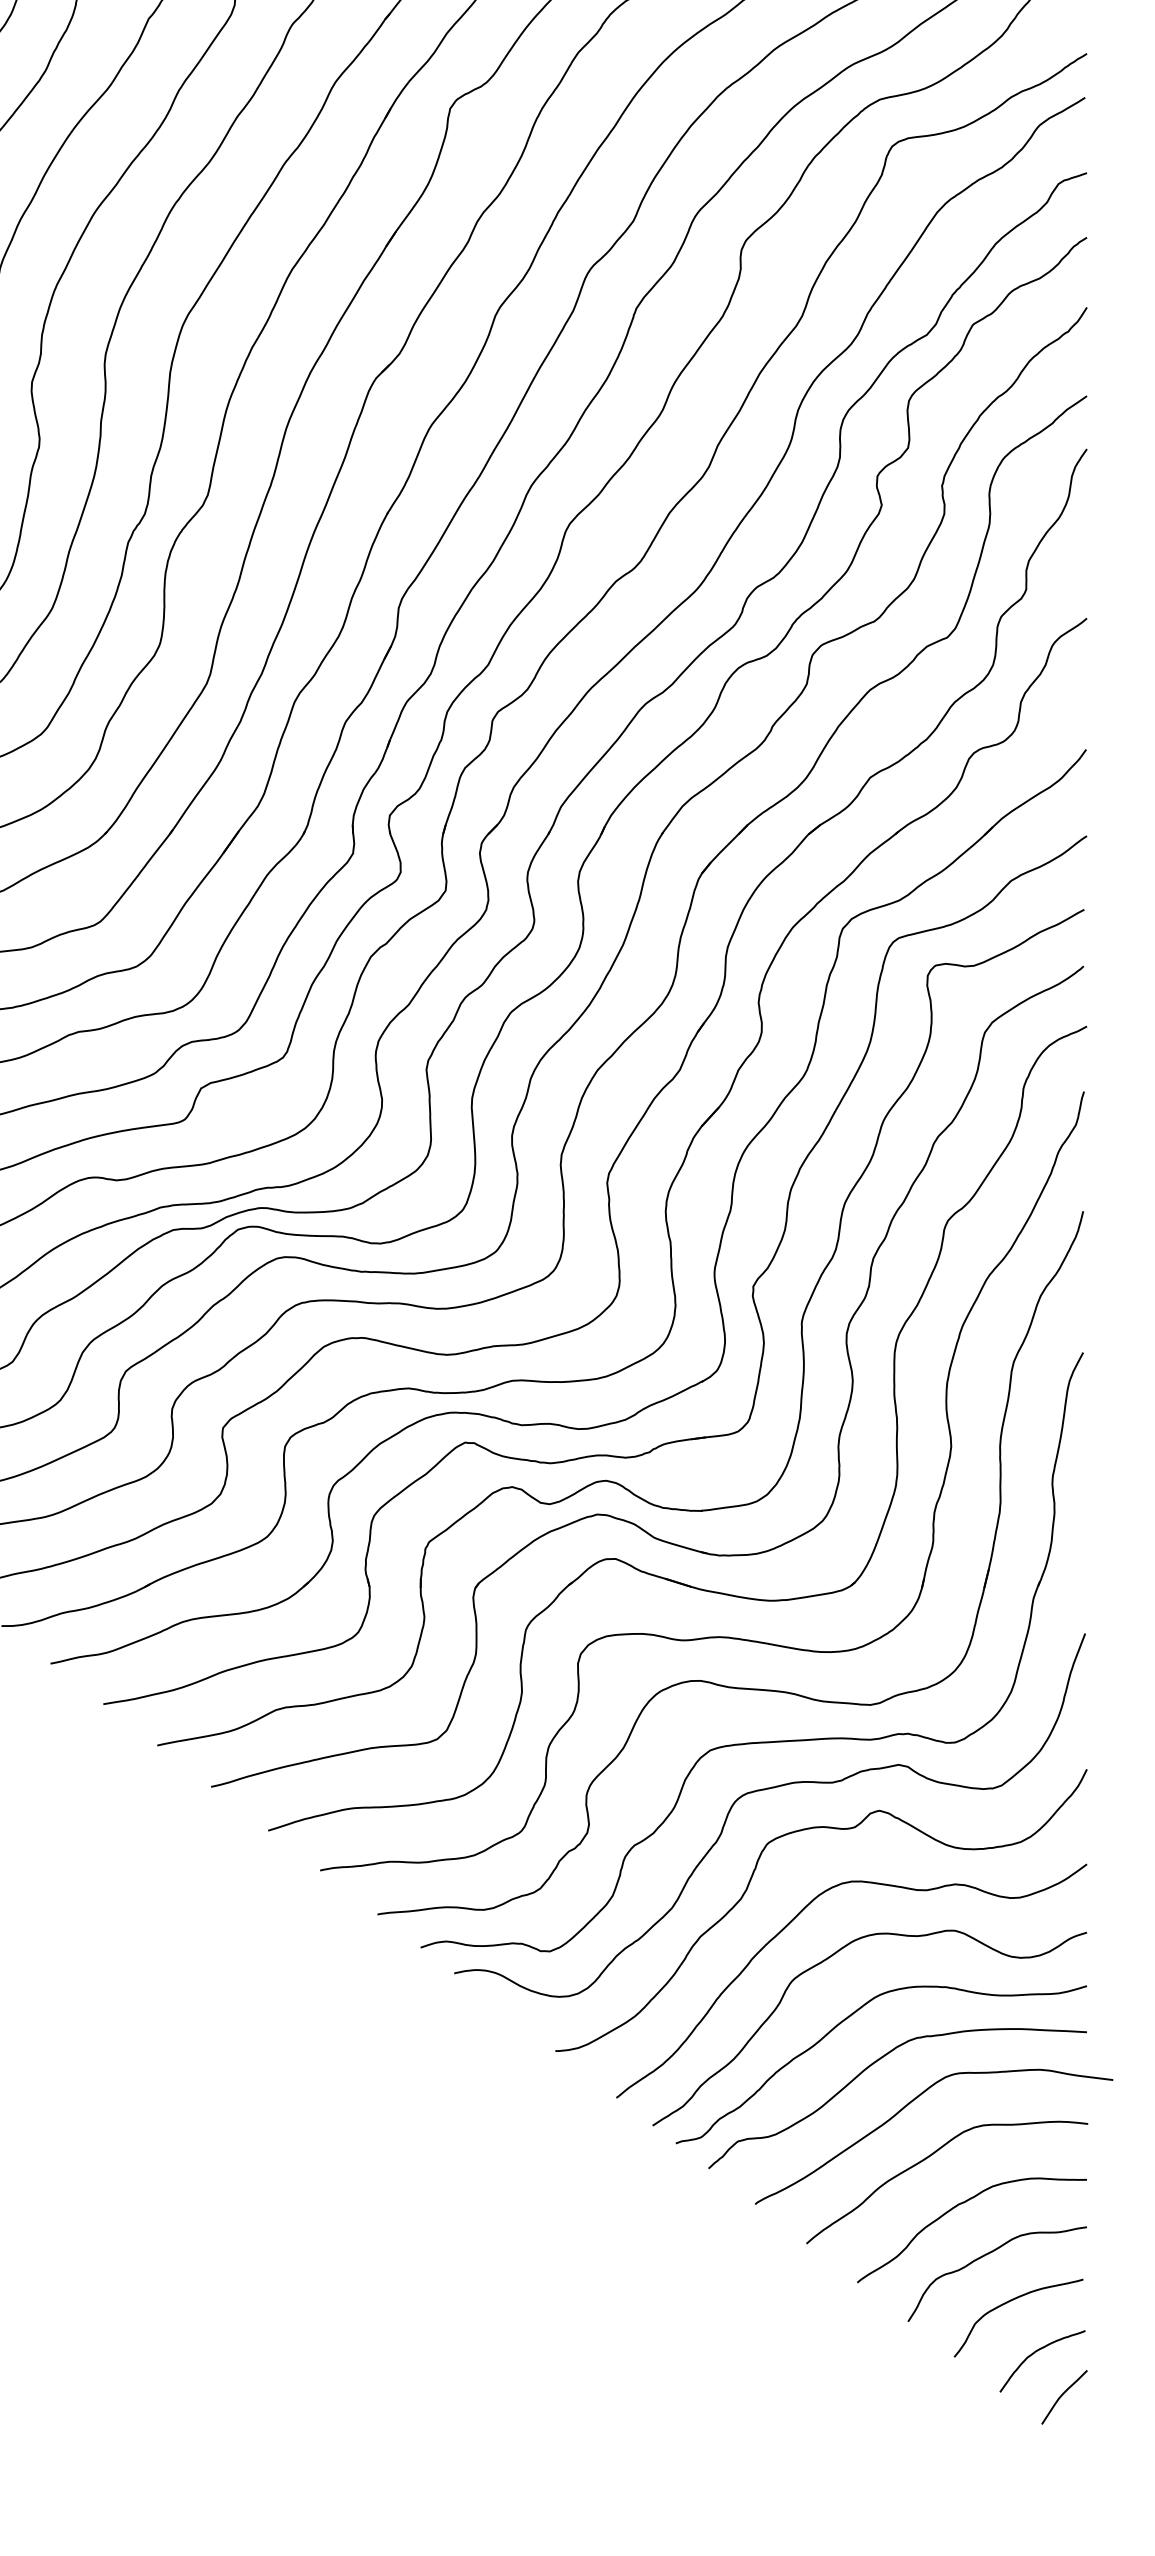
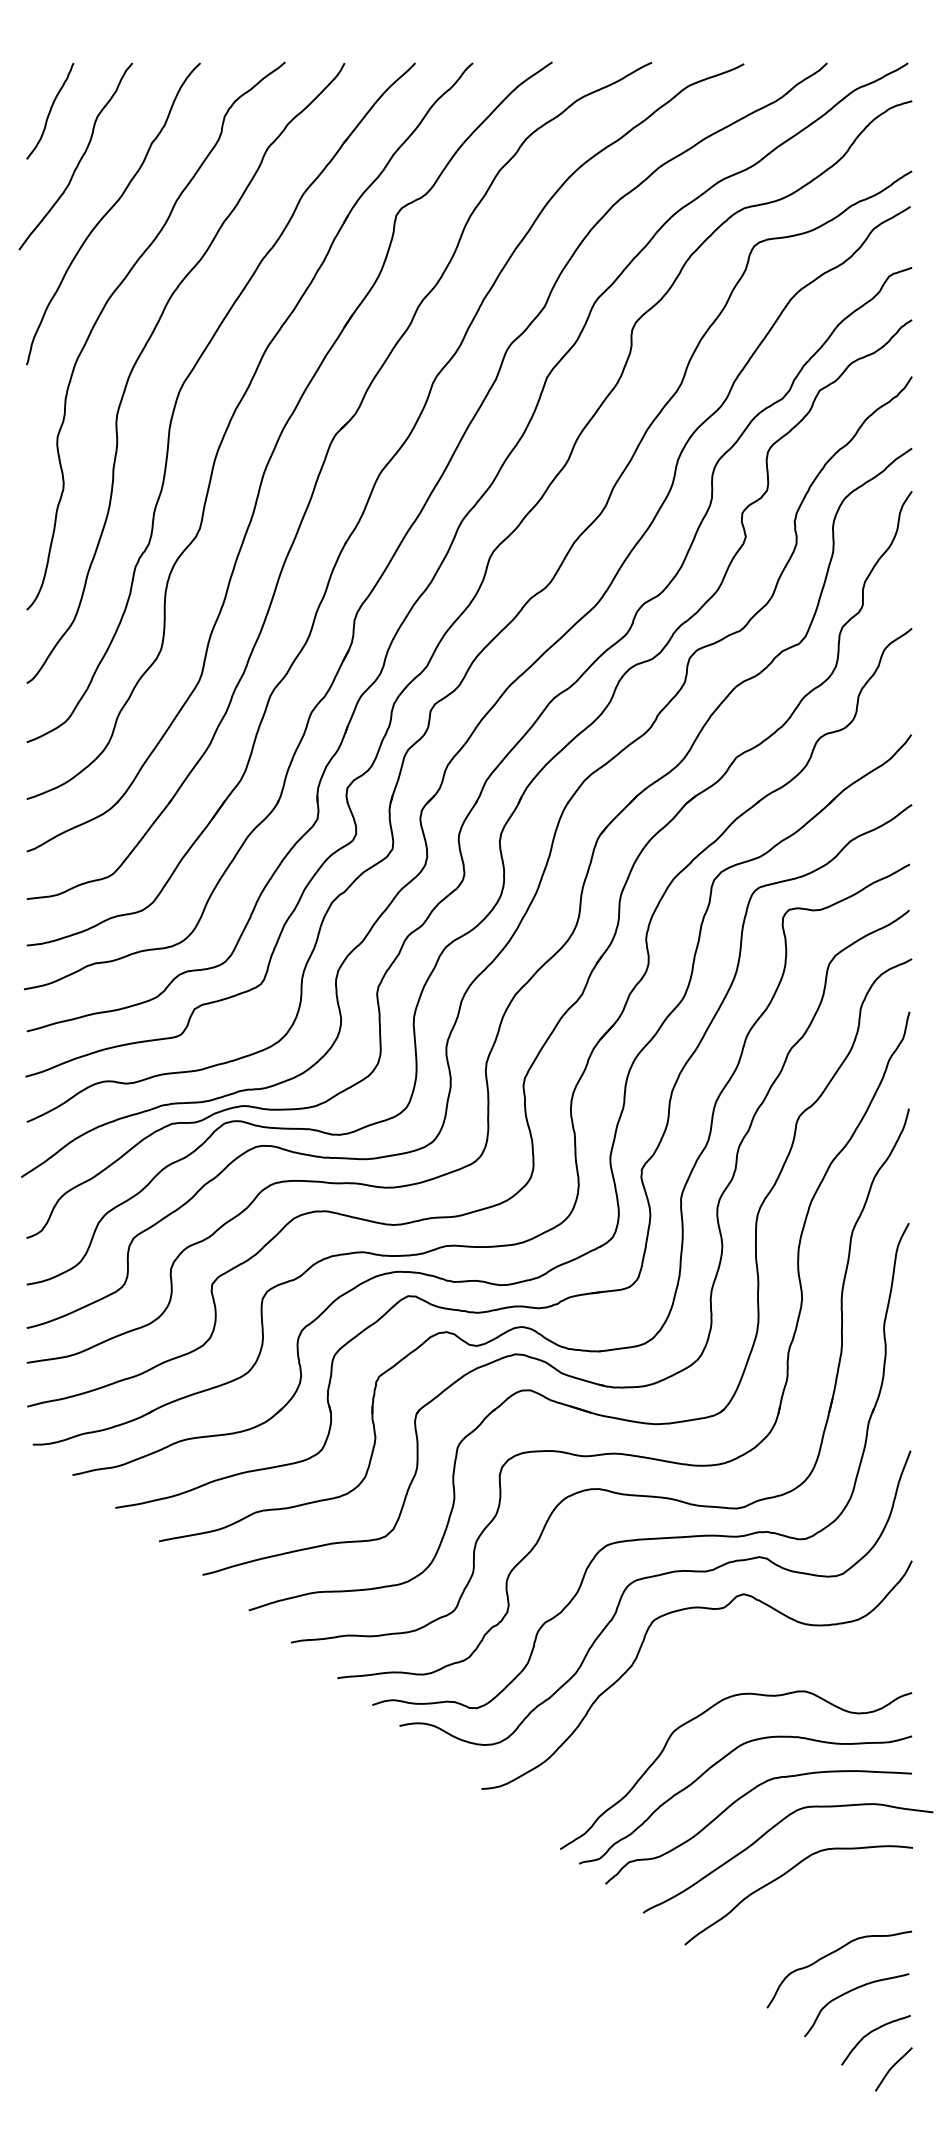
curve: (792, 1922) -> (673, 1684), removed
curve: (955, 2208) -> (805, 1916), removed

